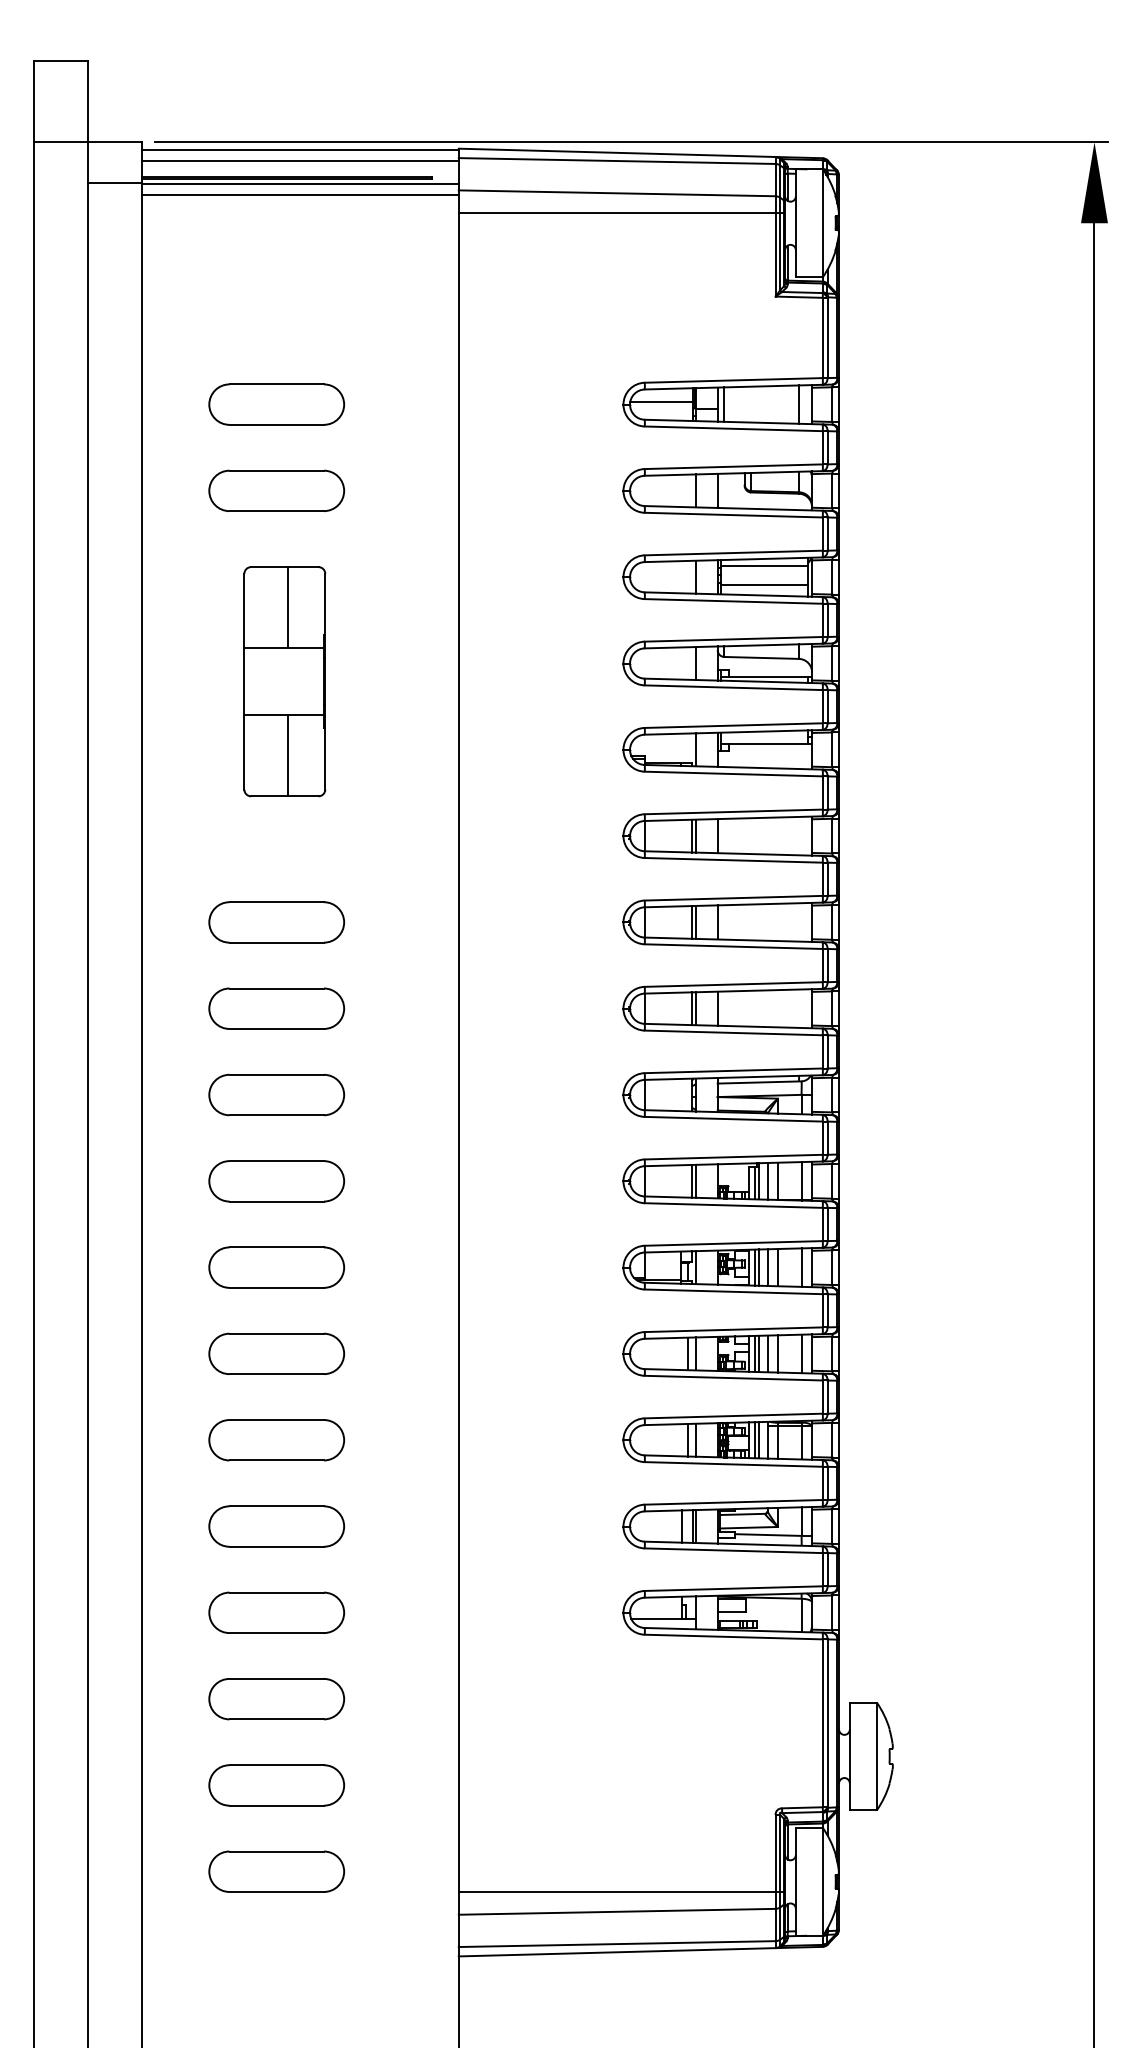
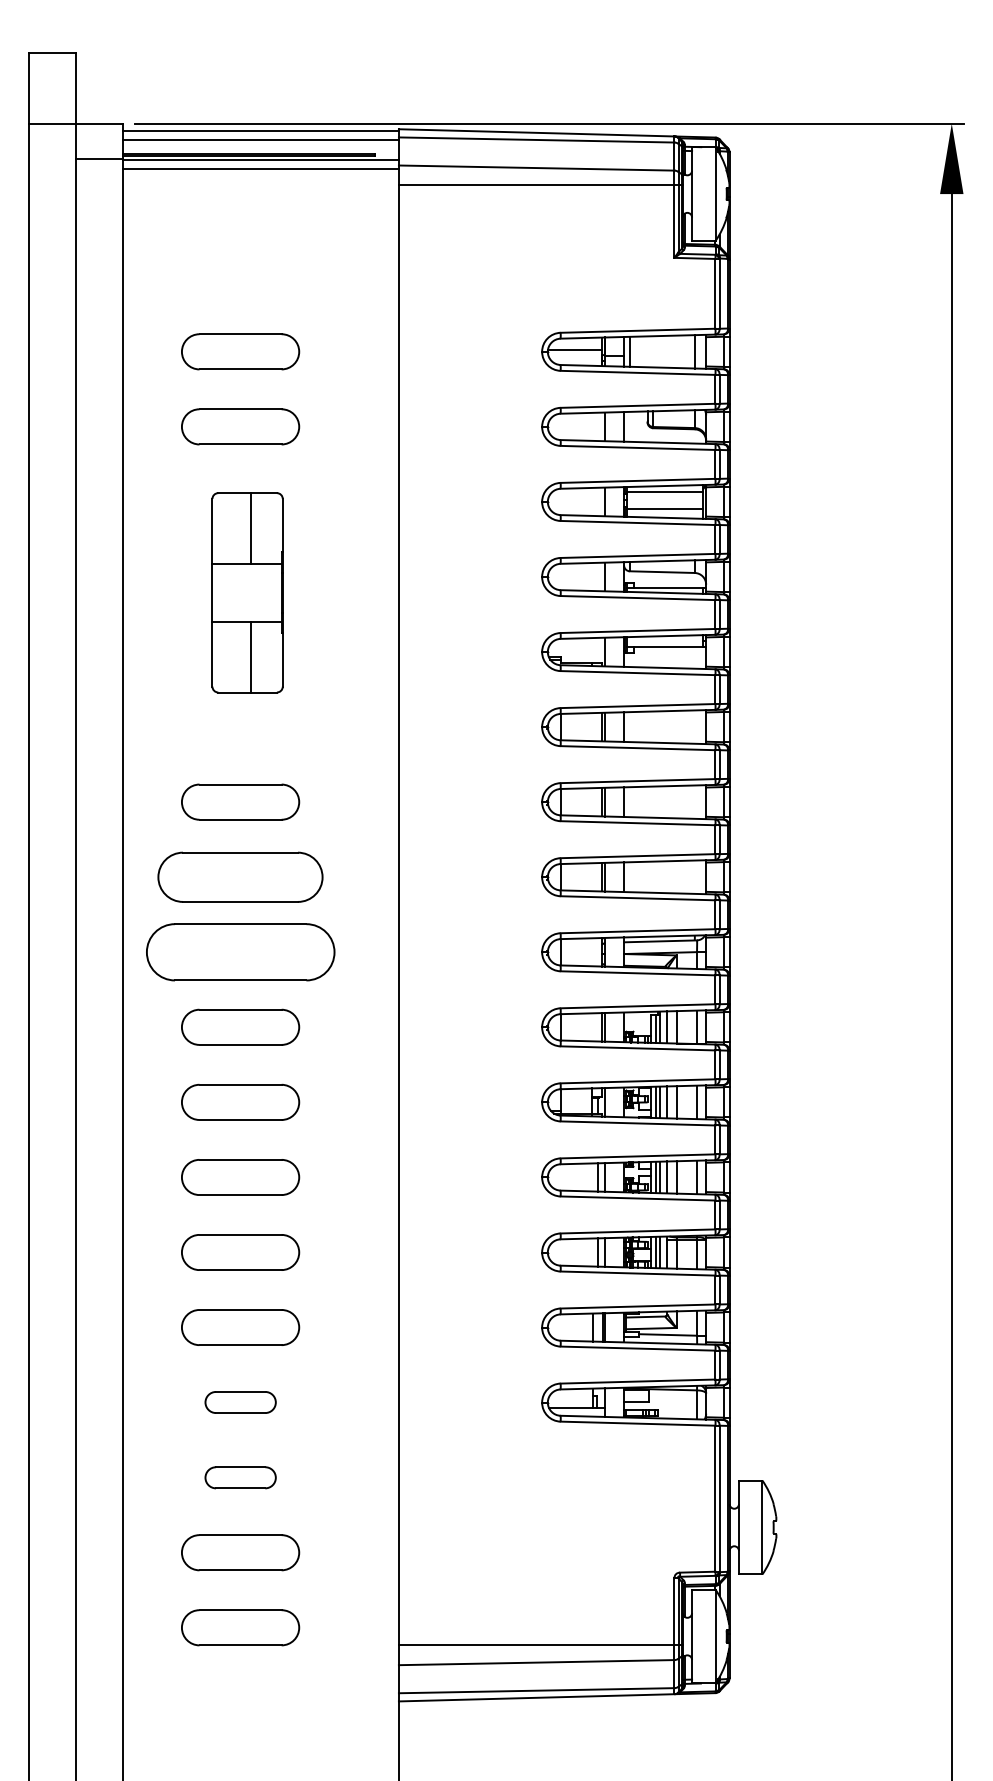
part: (276, 1008) -> (240, 877), size x1.4
part: (276, 1094) -> (240, 951), size x1.6
part: (276, 1612) -> (240, 1402), size x0.6
part: (276, 1699) -> (240, 1477), size x0.6

